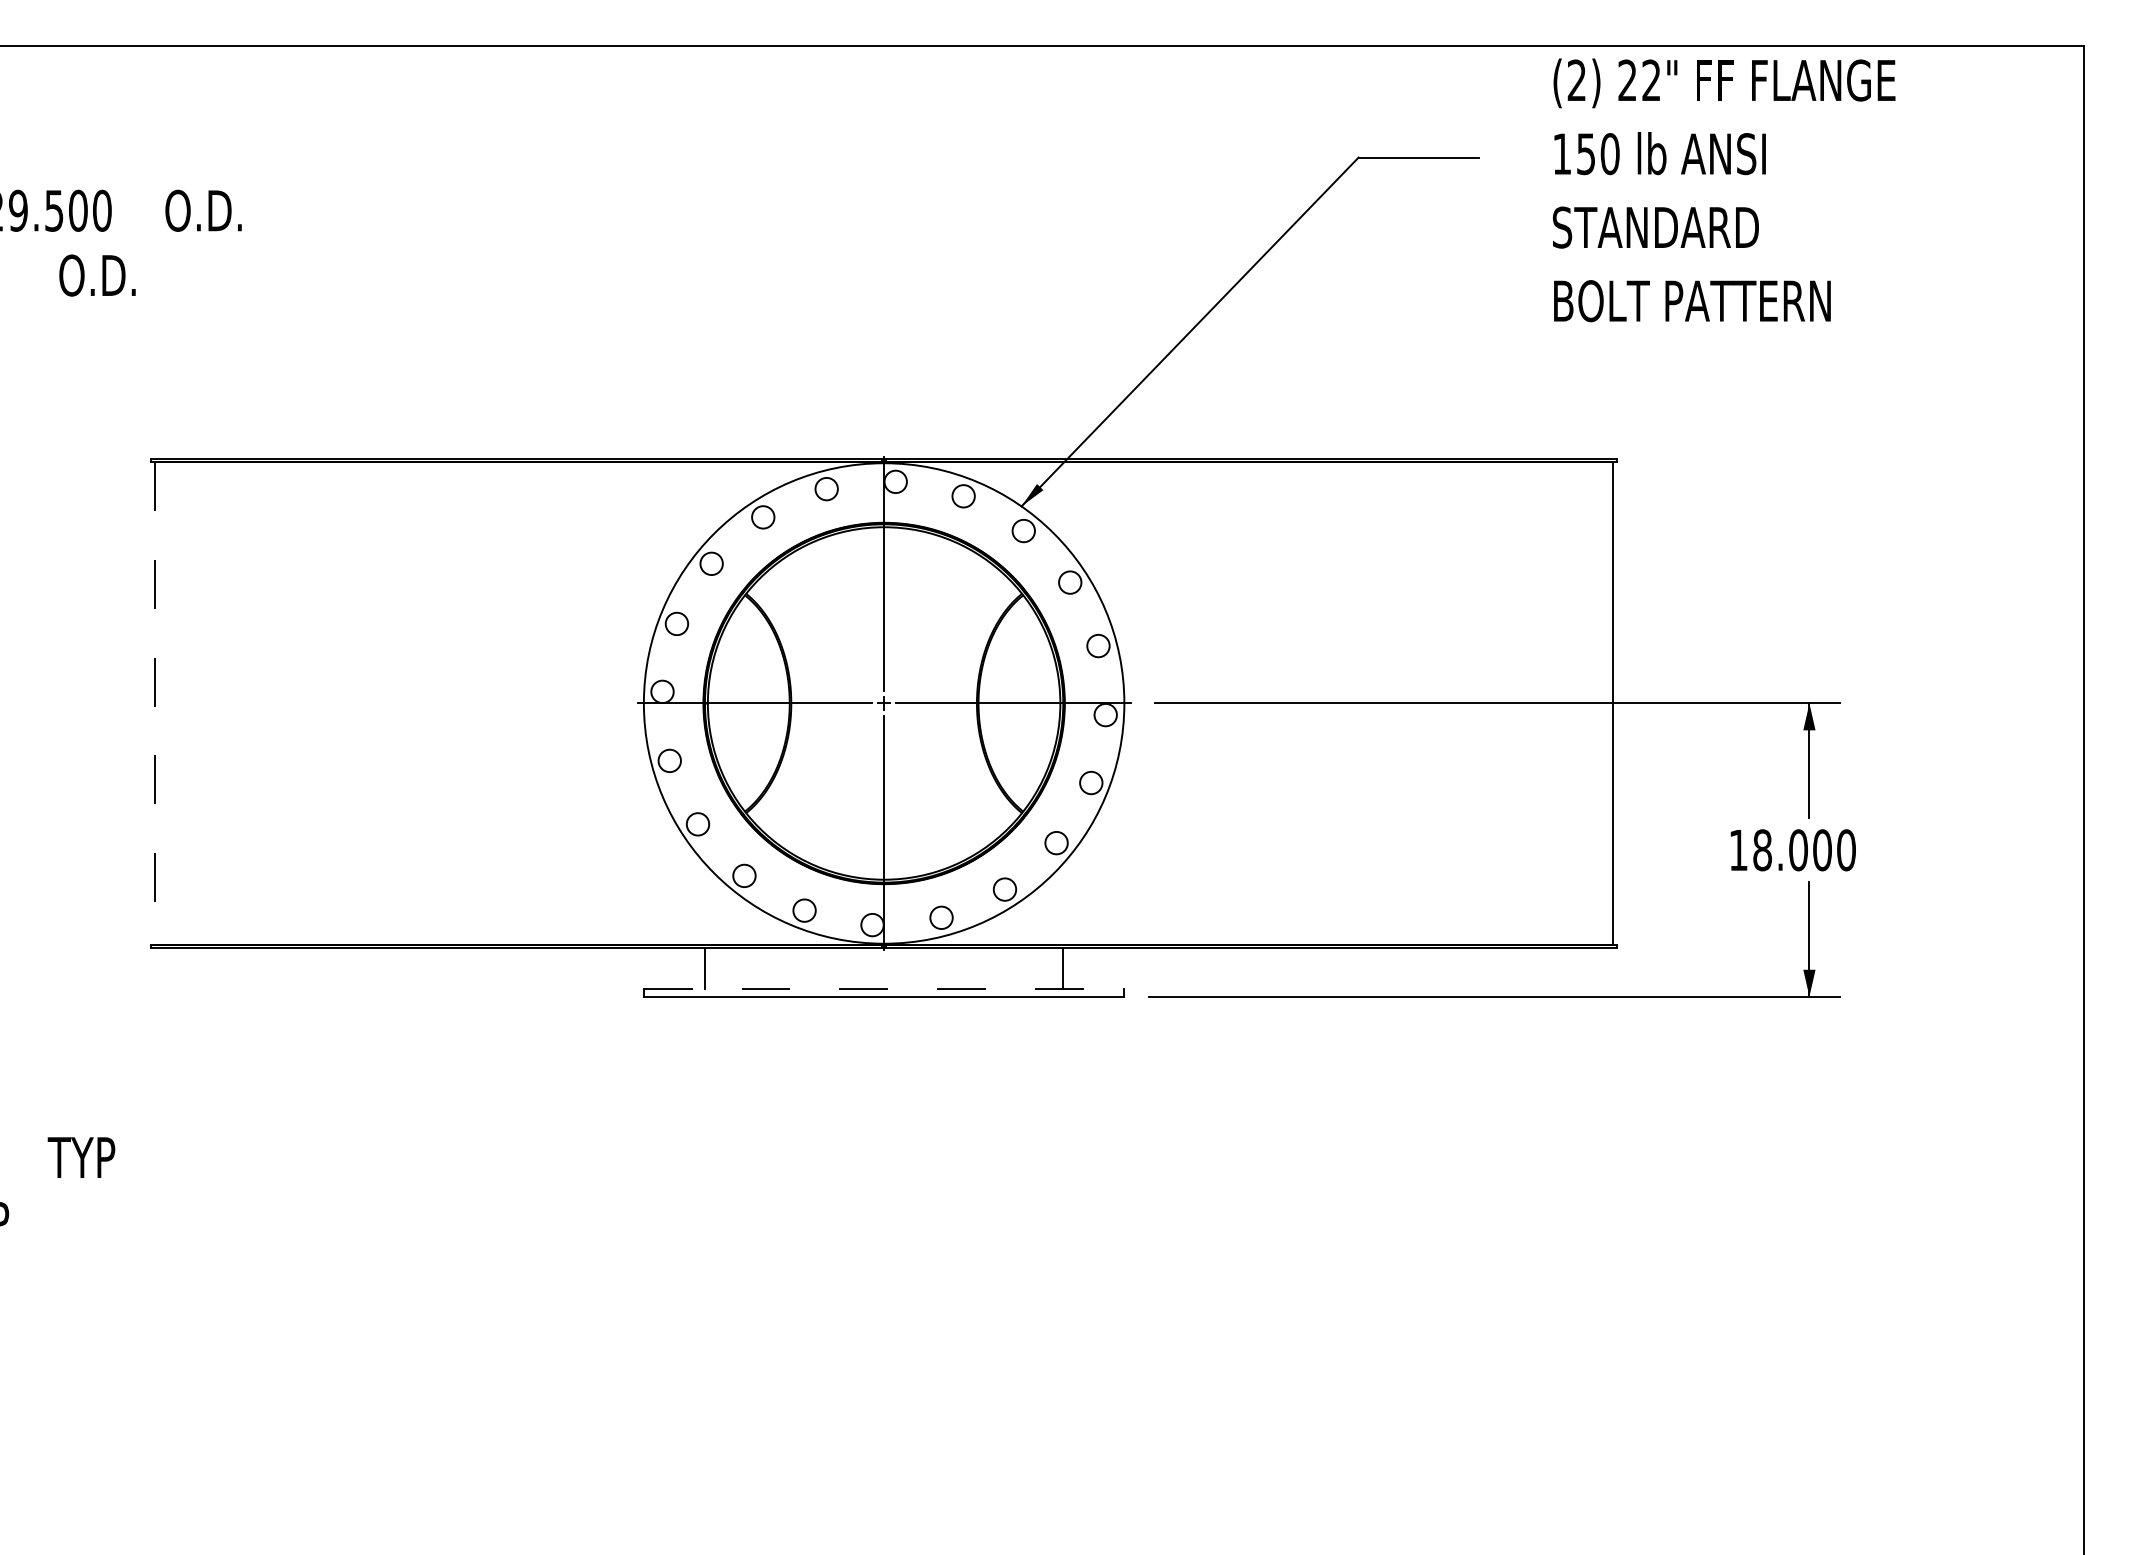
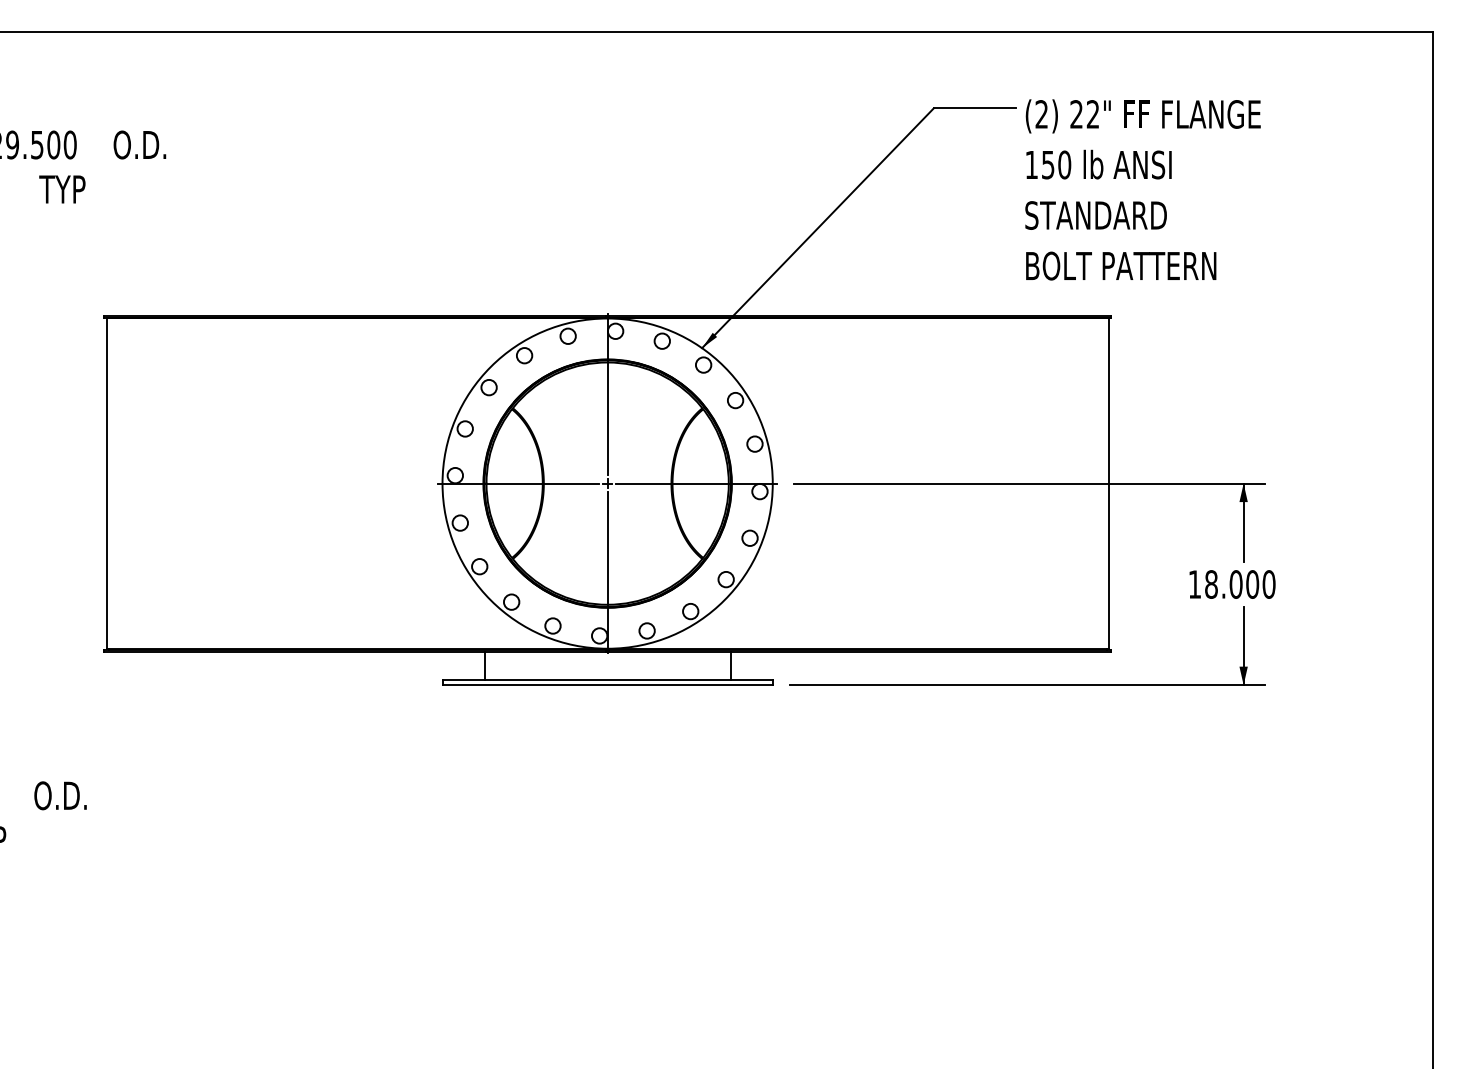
text: (1723, 189) -> (1142, 189), moved
text: (96, 275) -> (66, 189), O.D. -> TYP
line: (155, 703) -> (106, 483), dashed -> solid
line: (885, 988) -> (608, 679), dashed -> solid
text: (86, 1157) -> (59, 795), TYP -> O.D.

